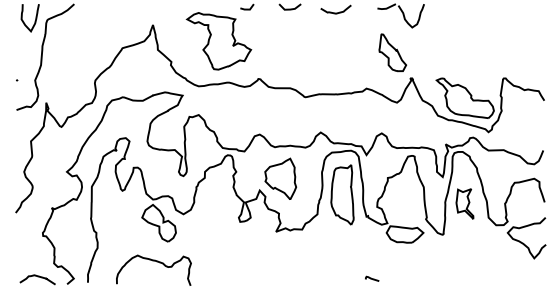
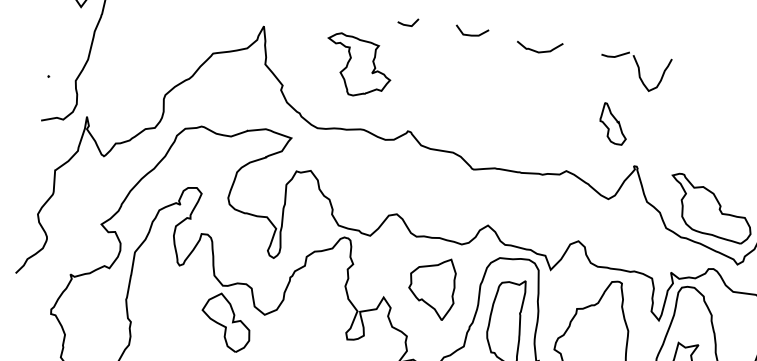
part: (218, 41) -> (357, 66), size x0.7
part: (392, 52) -> (613, 123), size x0.7
part: (280, 178) -> (432, 286), moved

